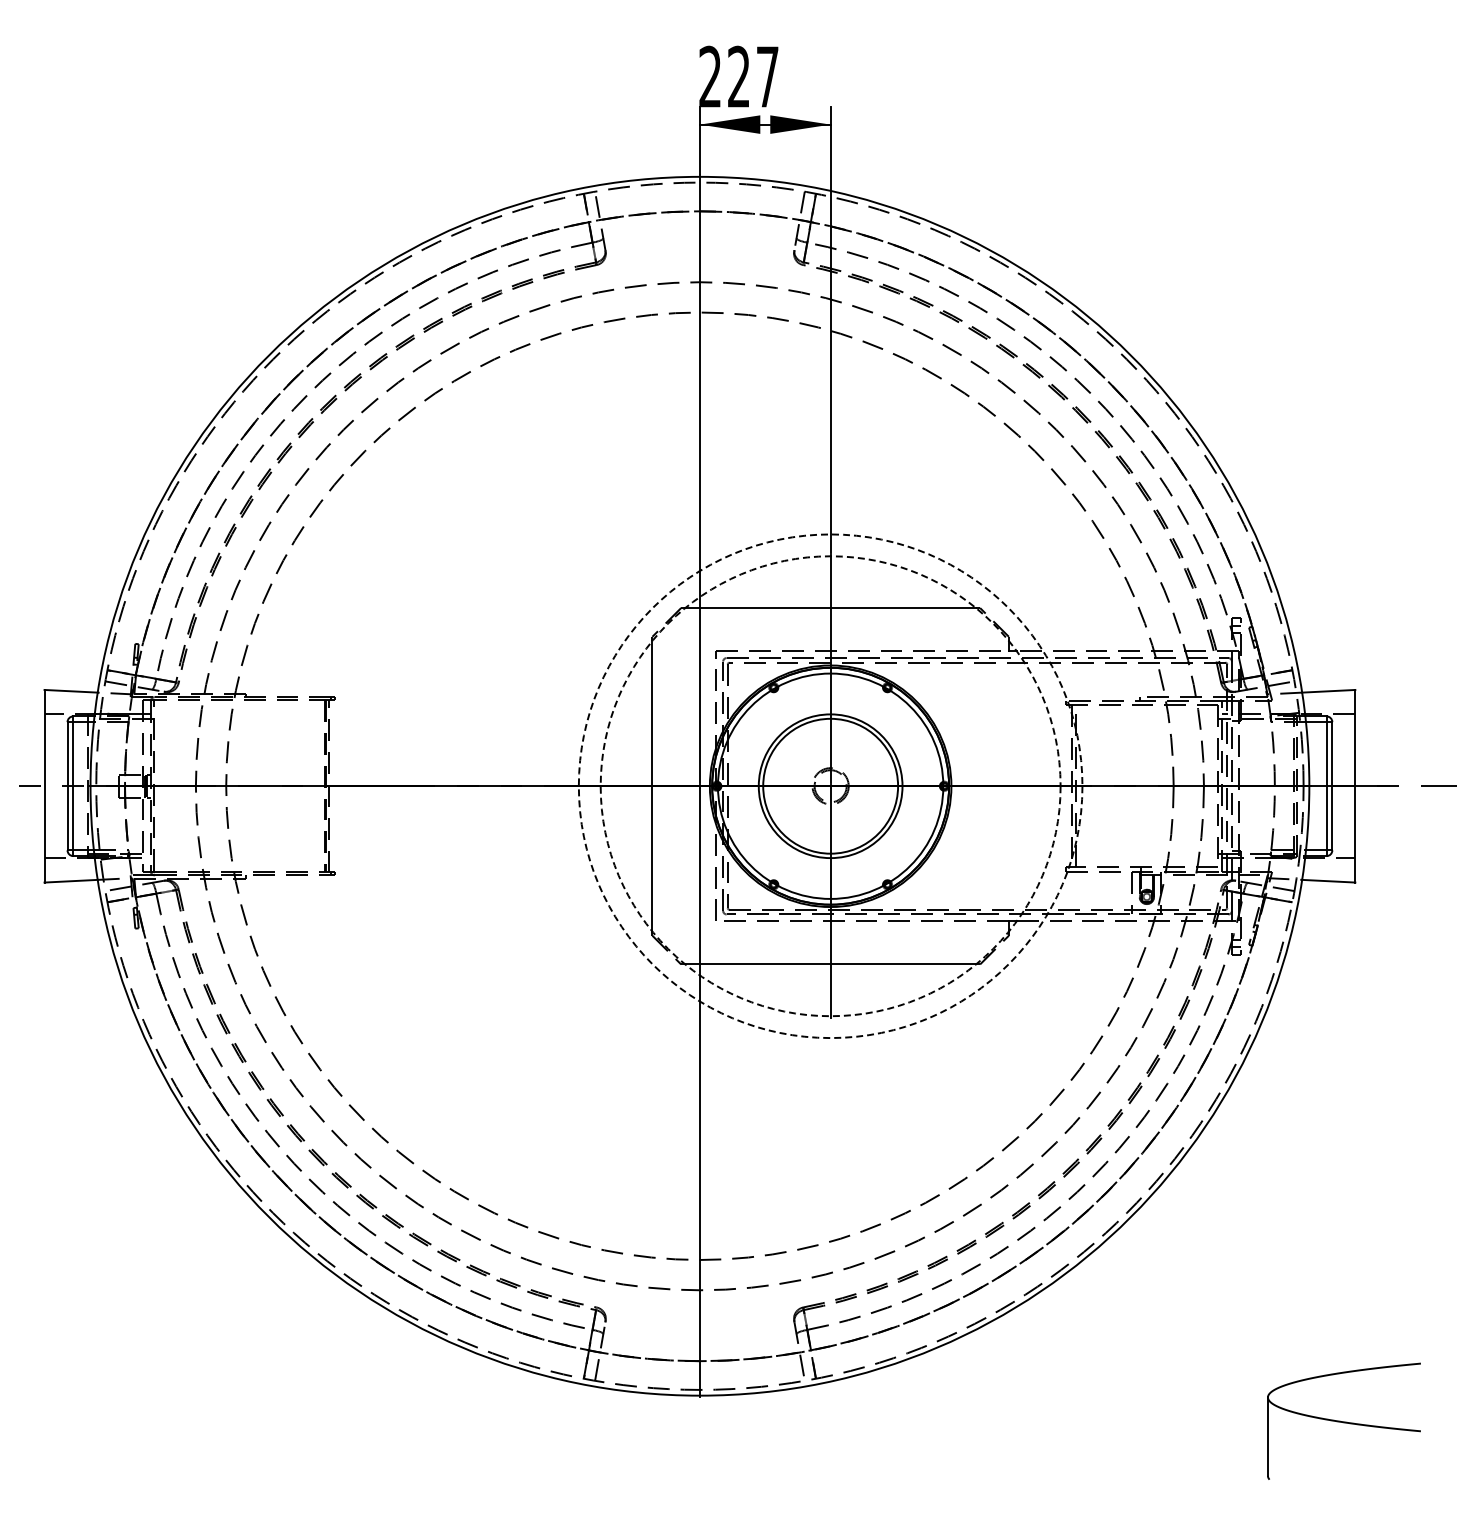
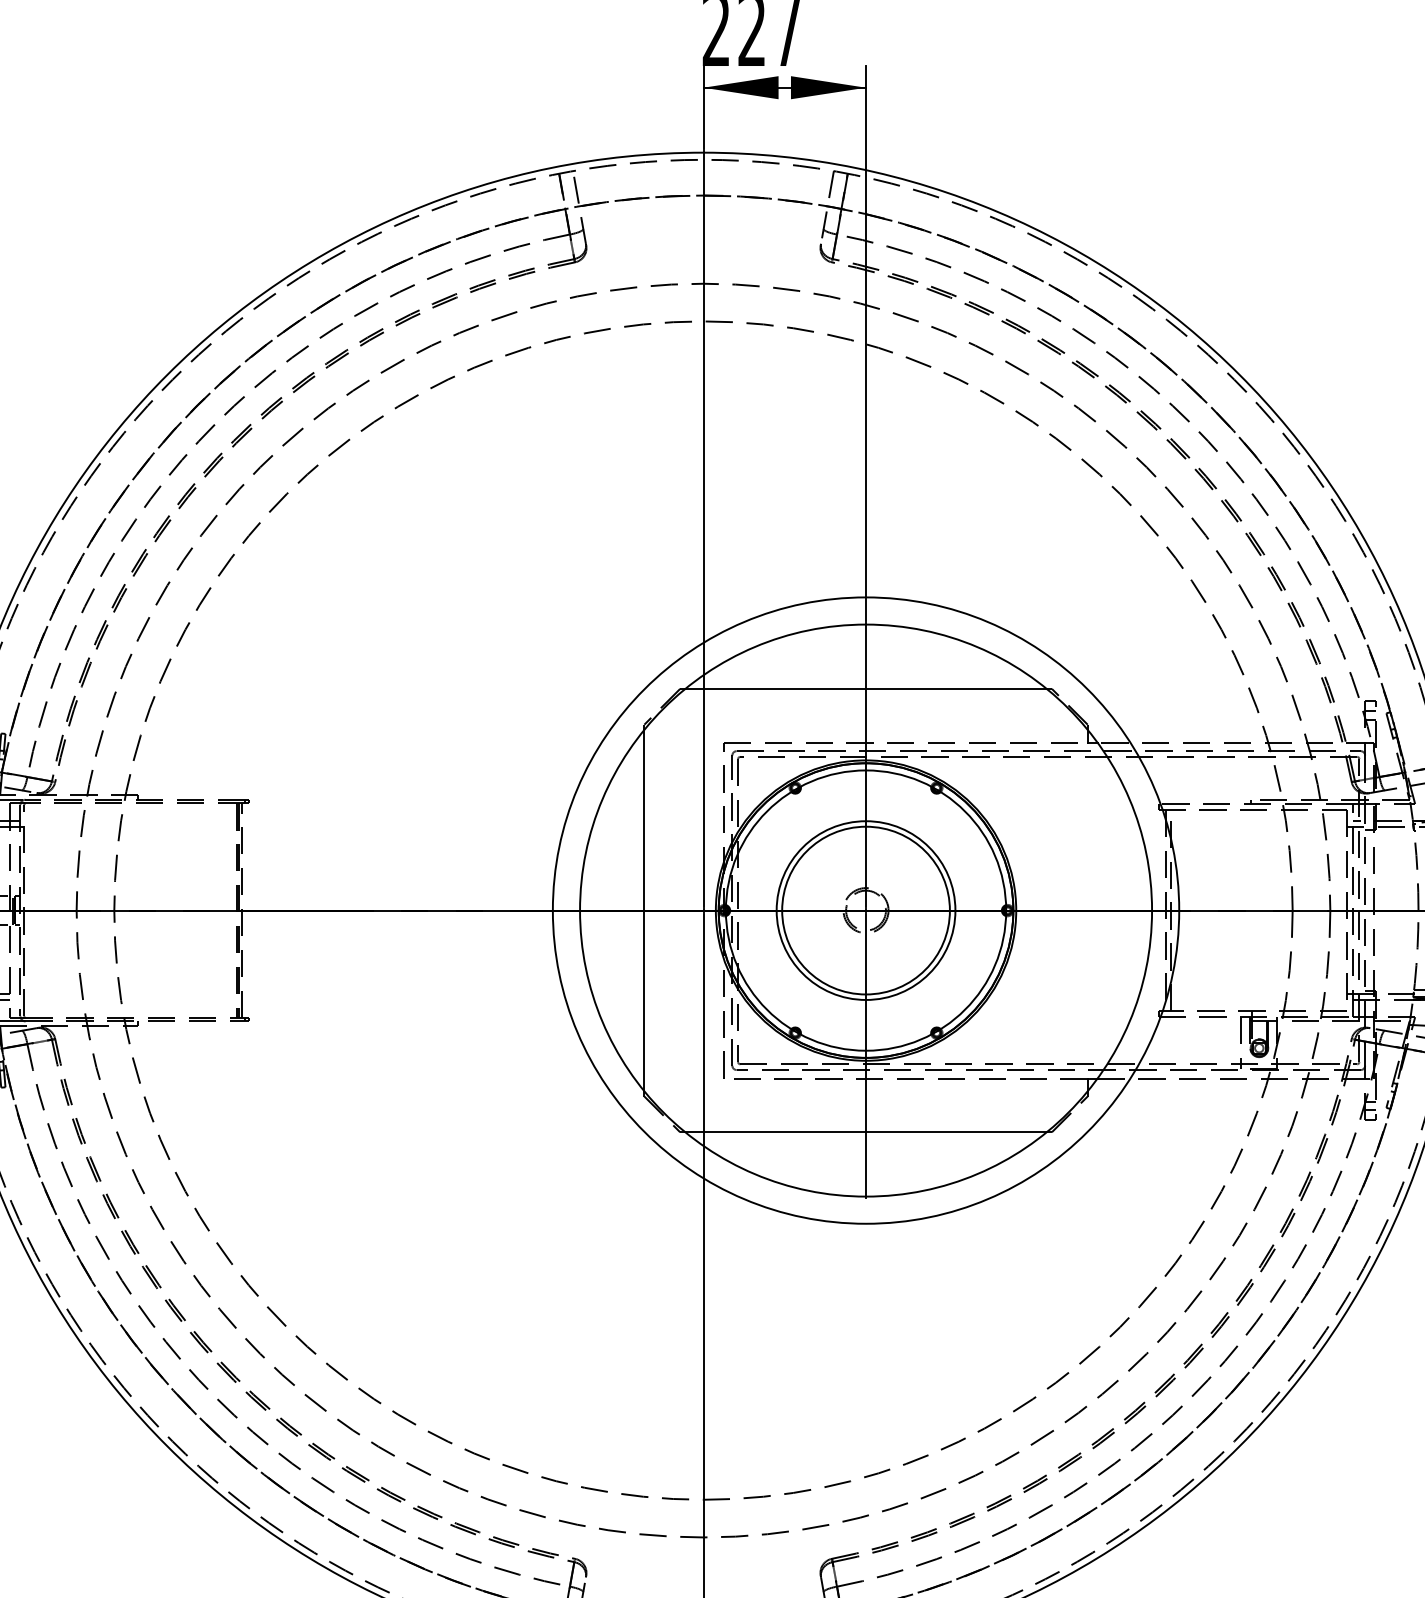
circle: (830, 786) -> (865, 910), dashed -> solid
circle: (830, 786) -> (865, 910), dashed -> solid

